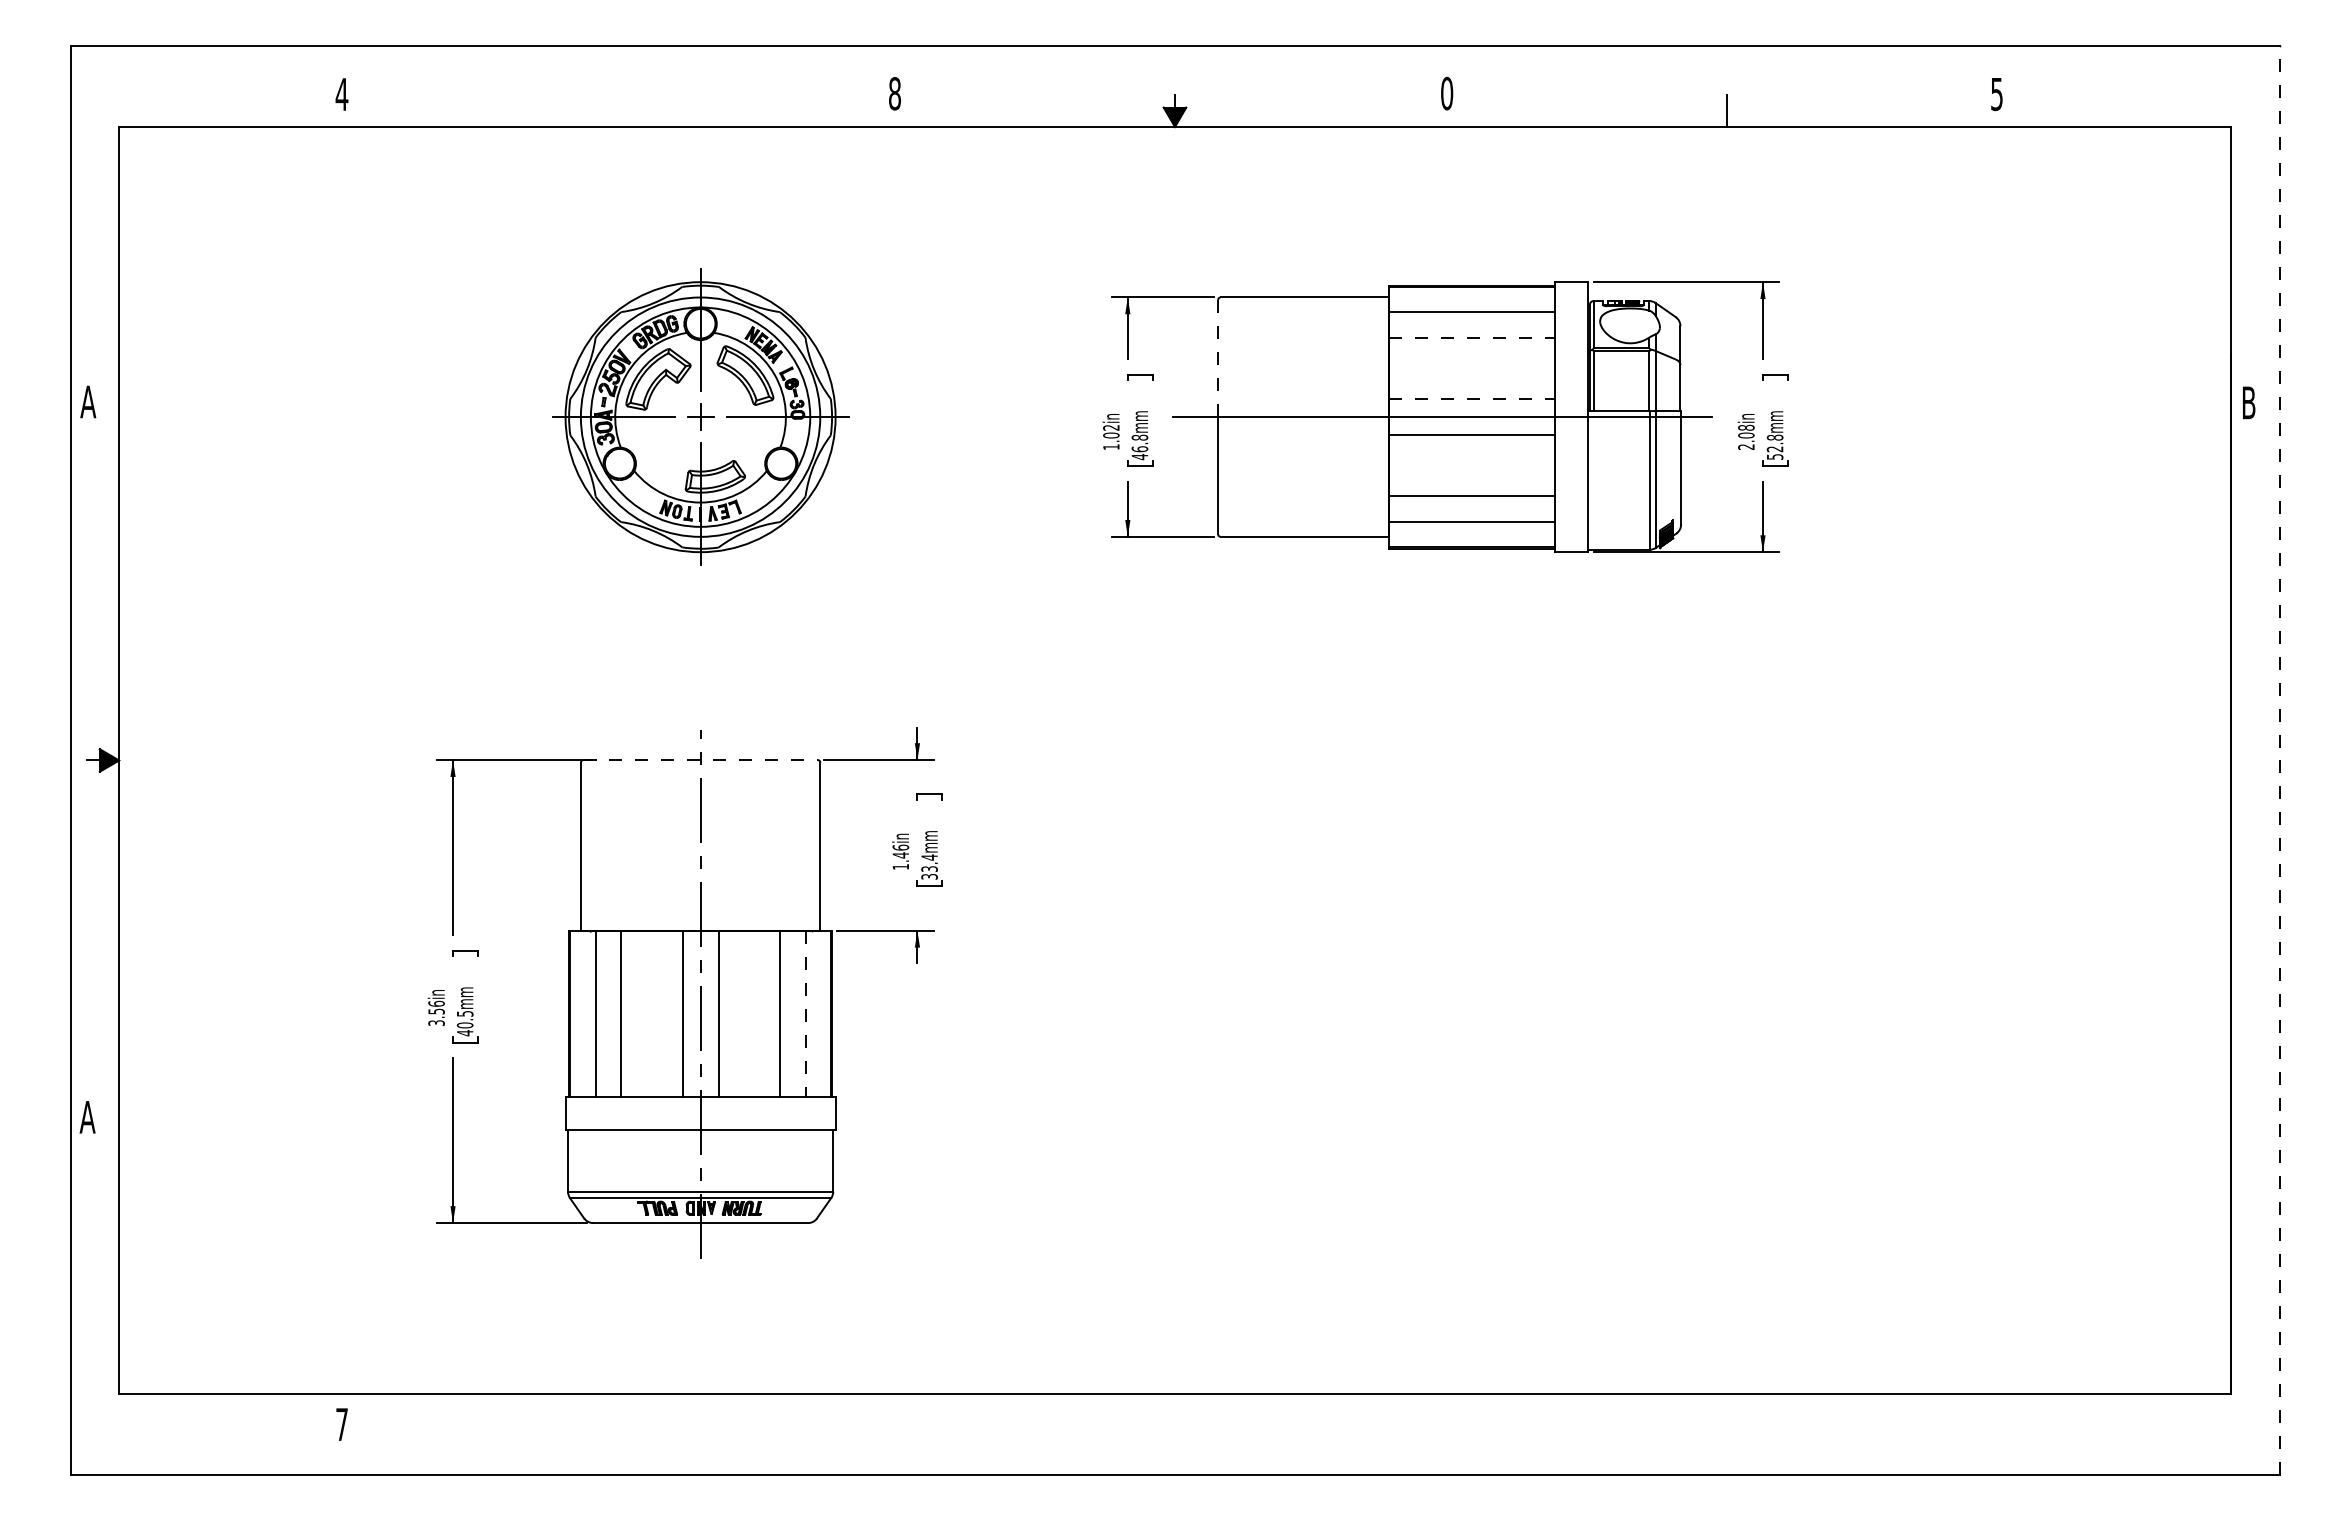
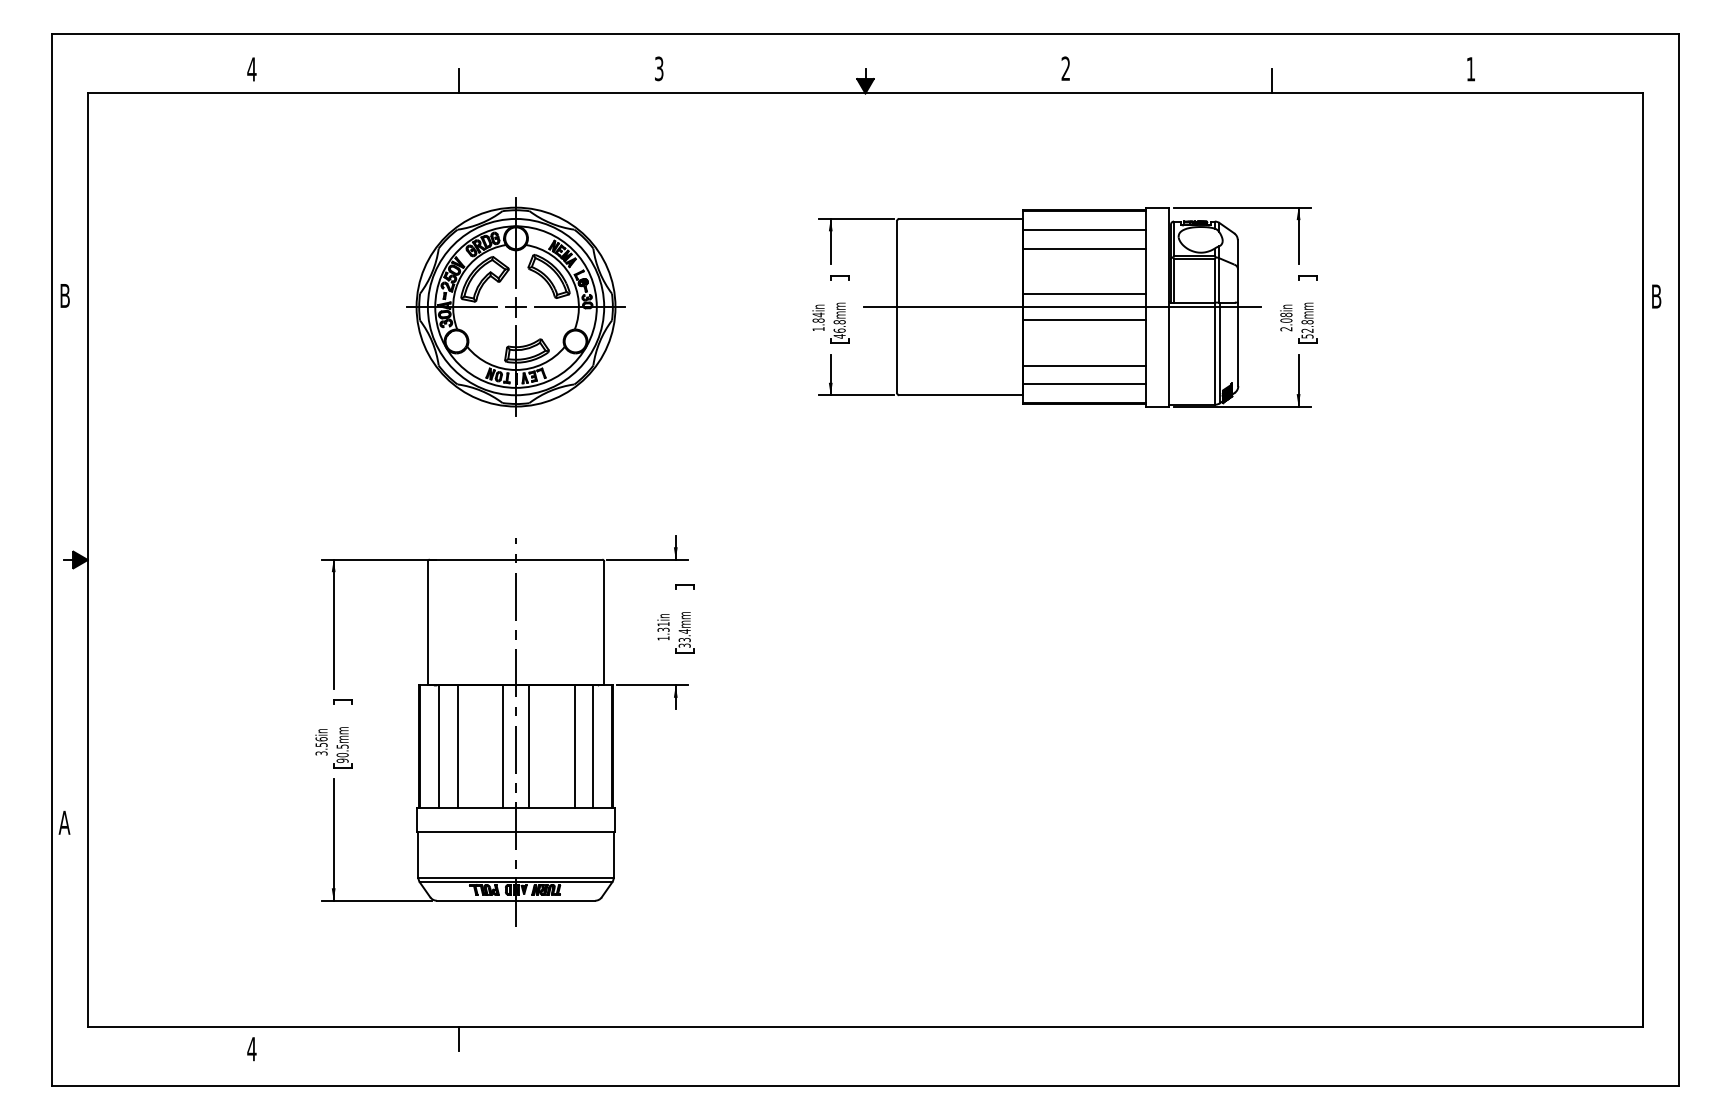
text: (894, 93) -> (658, 68), 8 -> 3
text: (1447, 93) -> (1066, 68), 0 -> 2
text: (1996, 94) -> (1470, 69), 5 -> 1
line: (622, 110) -> (458, 81), added
line: (1472, 337) -> (1084, 248), dashed -> solid
line: (1218, 358) -> (897, 263), dashed -> solid
line: (1472, 399) -> (1084, 294), dashed -> solid
text: (88, 401) -> (65, 295), A -> B
text: (1111, 431) -> (818, 317), 1.02in -> 1.84in
line: (701, 760) -> (516, 560), dashed -> solid
line: (2279, 760) -> (1679, 560), dashed -> solid
text: (900, 851) -> (663, 627), 1.46in -> 1.31in
line: (805, 1014) -> (593, 747), dashed -> solid
text: (464, 1033) -> (342, 761), 40.5mm -> 90.5mm
line: (622, 1409) -> (458, 1038), added
text: (341, 1424) -> (251, 1049), 7 -> 4

